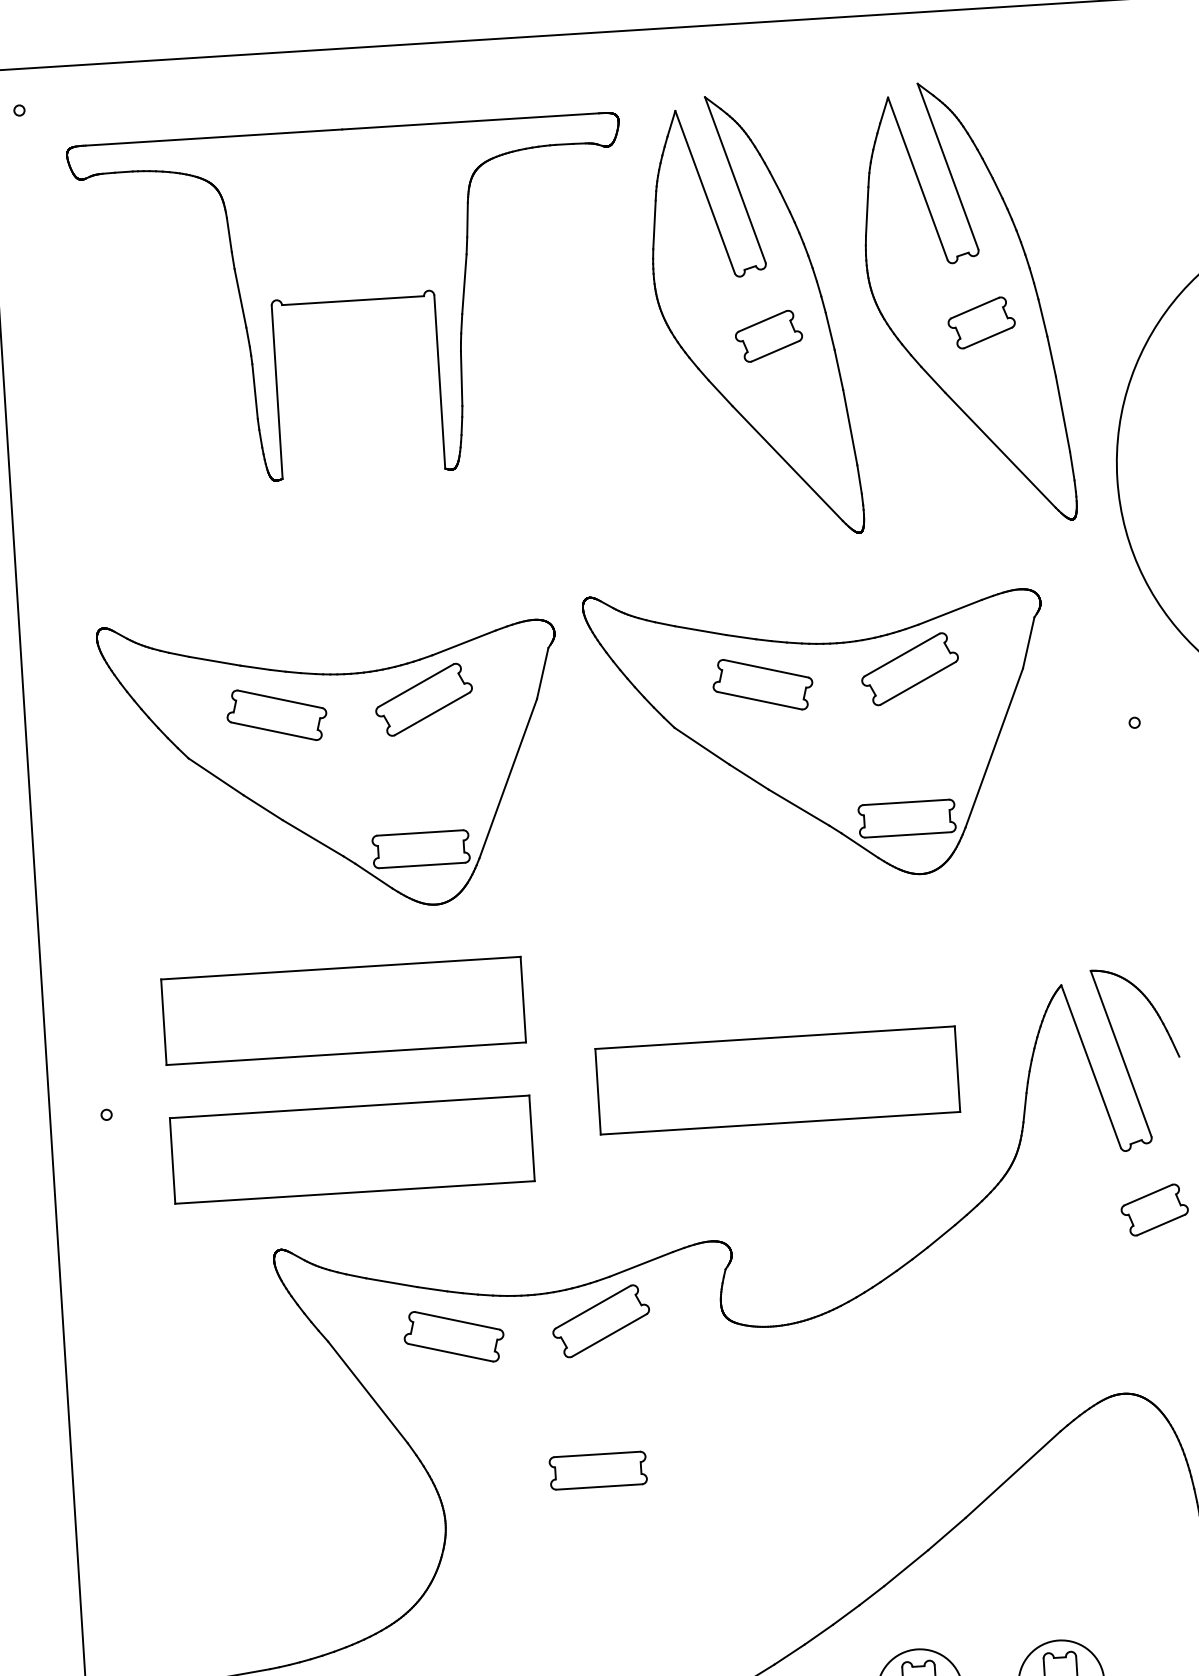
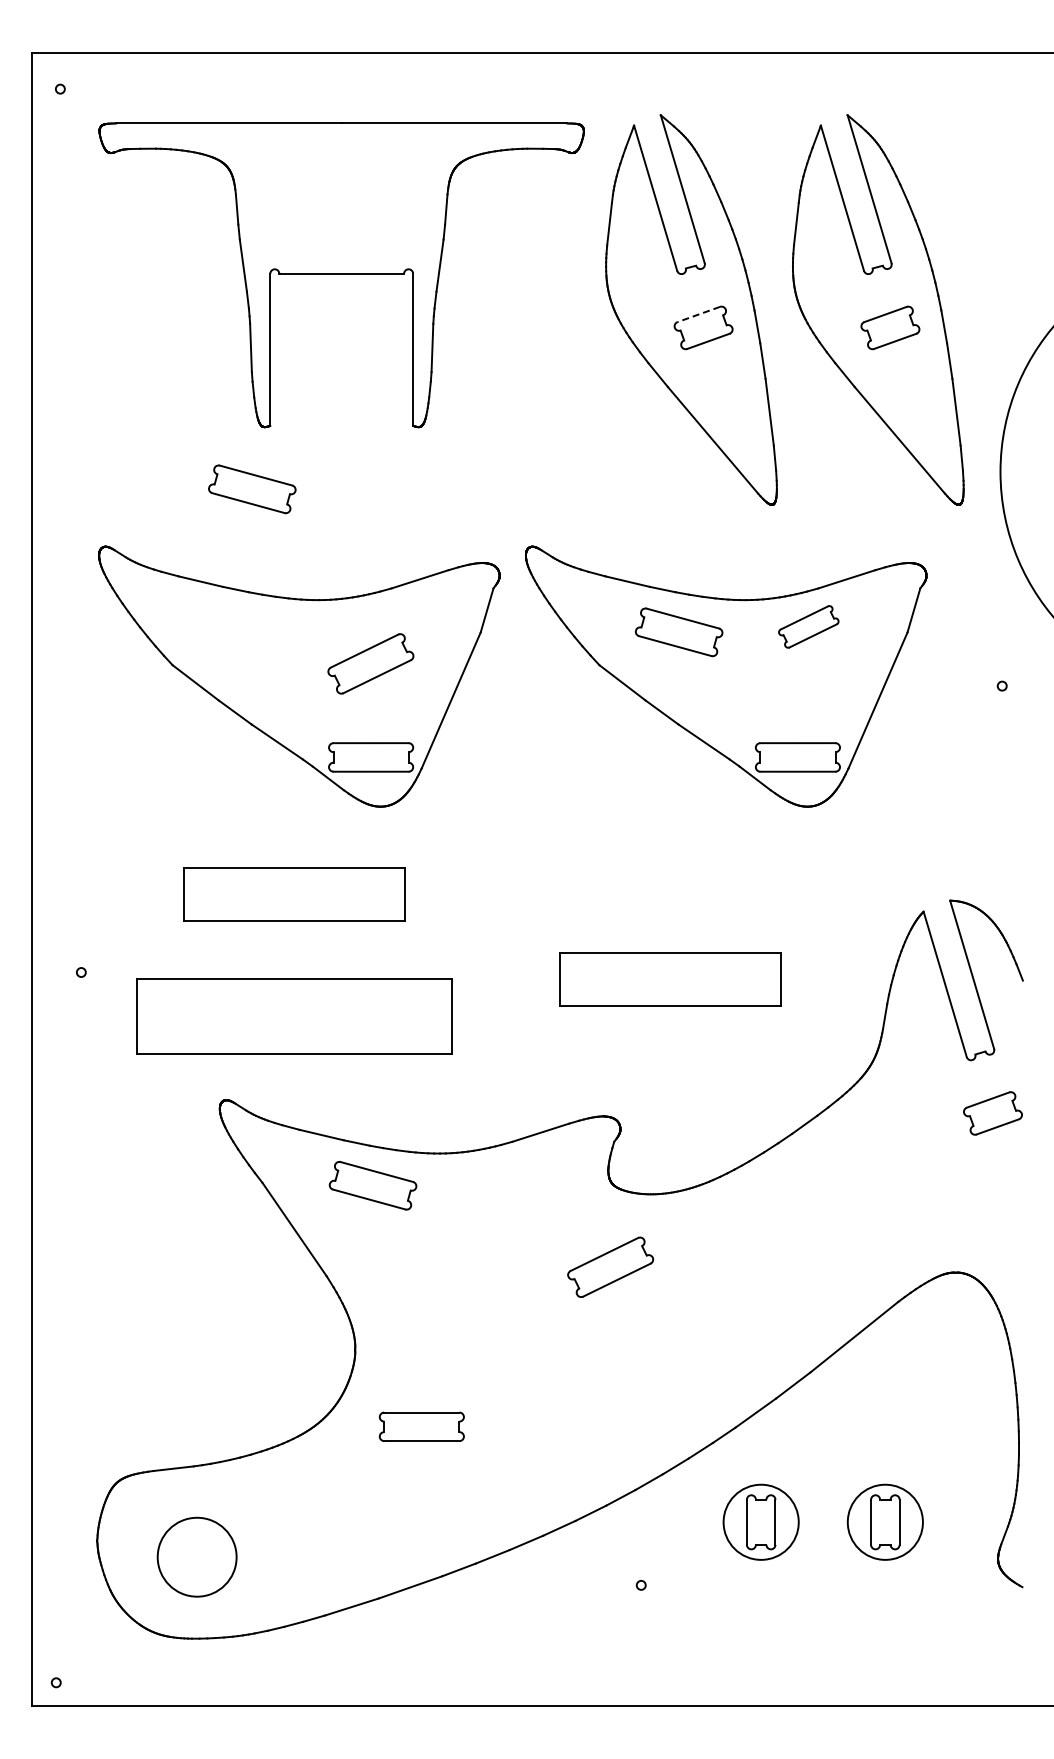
line: (762, 321) -> (698, 314), solid -> dashed
part: (909, 668) -> (808, 626), size x0.7
part: (423, 699) -> (370, 663), moved
part: (277, 715) -> (252, 489), moved
part: (343, 1010) -> (294, 894), size x0.7
part: (777, 1080) -> (670, 979), size x0.7
part: (601, 1320) -> (610, 1266), moved
part: (597, 1470) -> (421, 1426), moved

